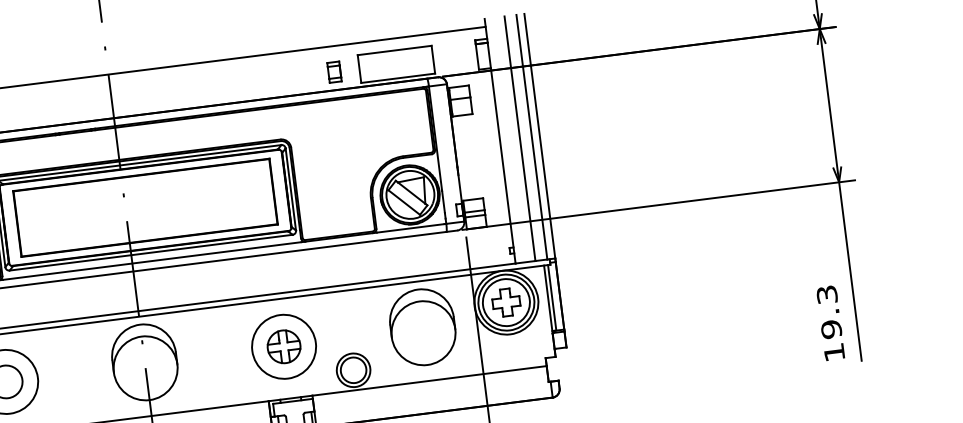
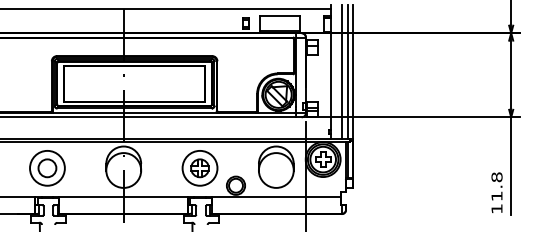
text: (828, 311) -> (496, 186), 19.3 -> 11.8

